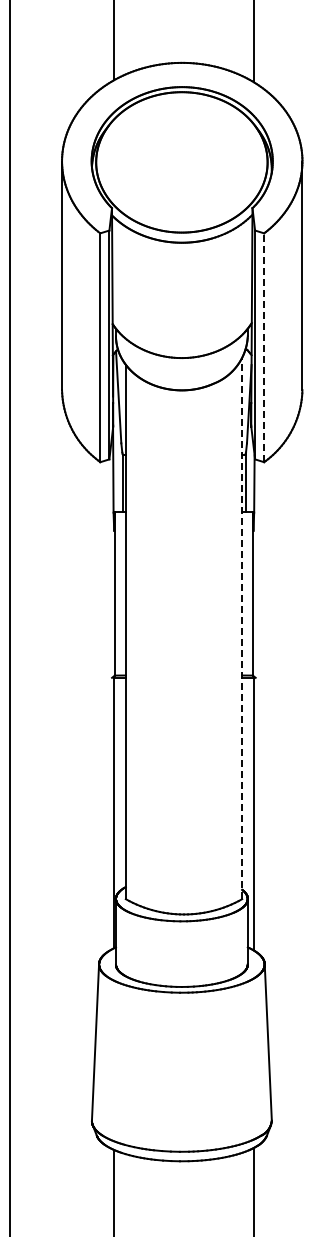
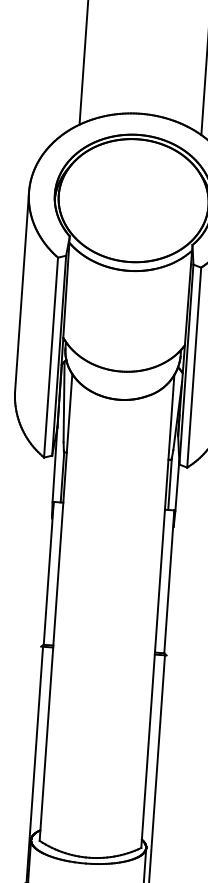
line: (264, 347) -> (194, 367), dashed -> solid
line: (242, 628) -> (158, 611), dashed -> solid

